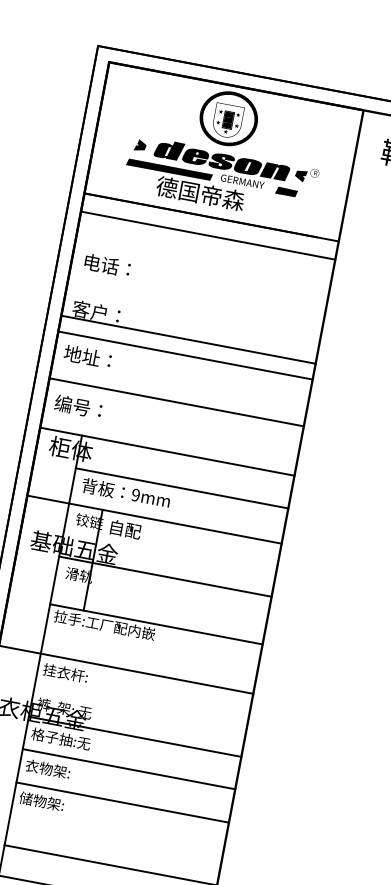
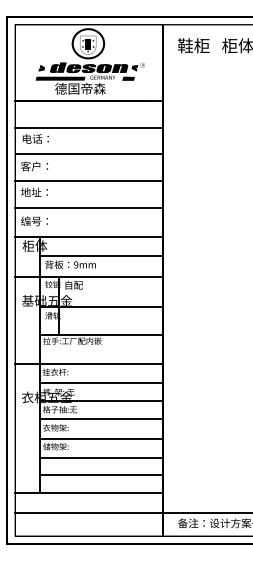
line: (208, 235) -> (89, 127), moved
line: (188, 340) -> (89, 154), moved
line: (141, 705) -> (101, 382), added
line: (116, 834) -> (101, 457), added

